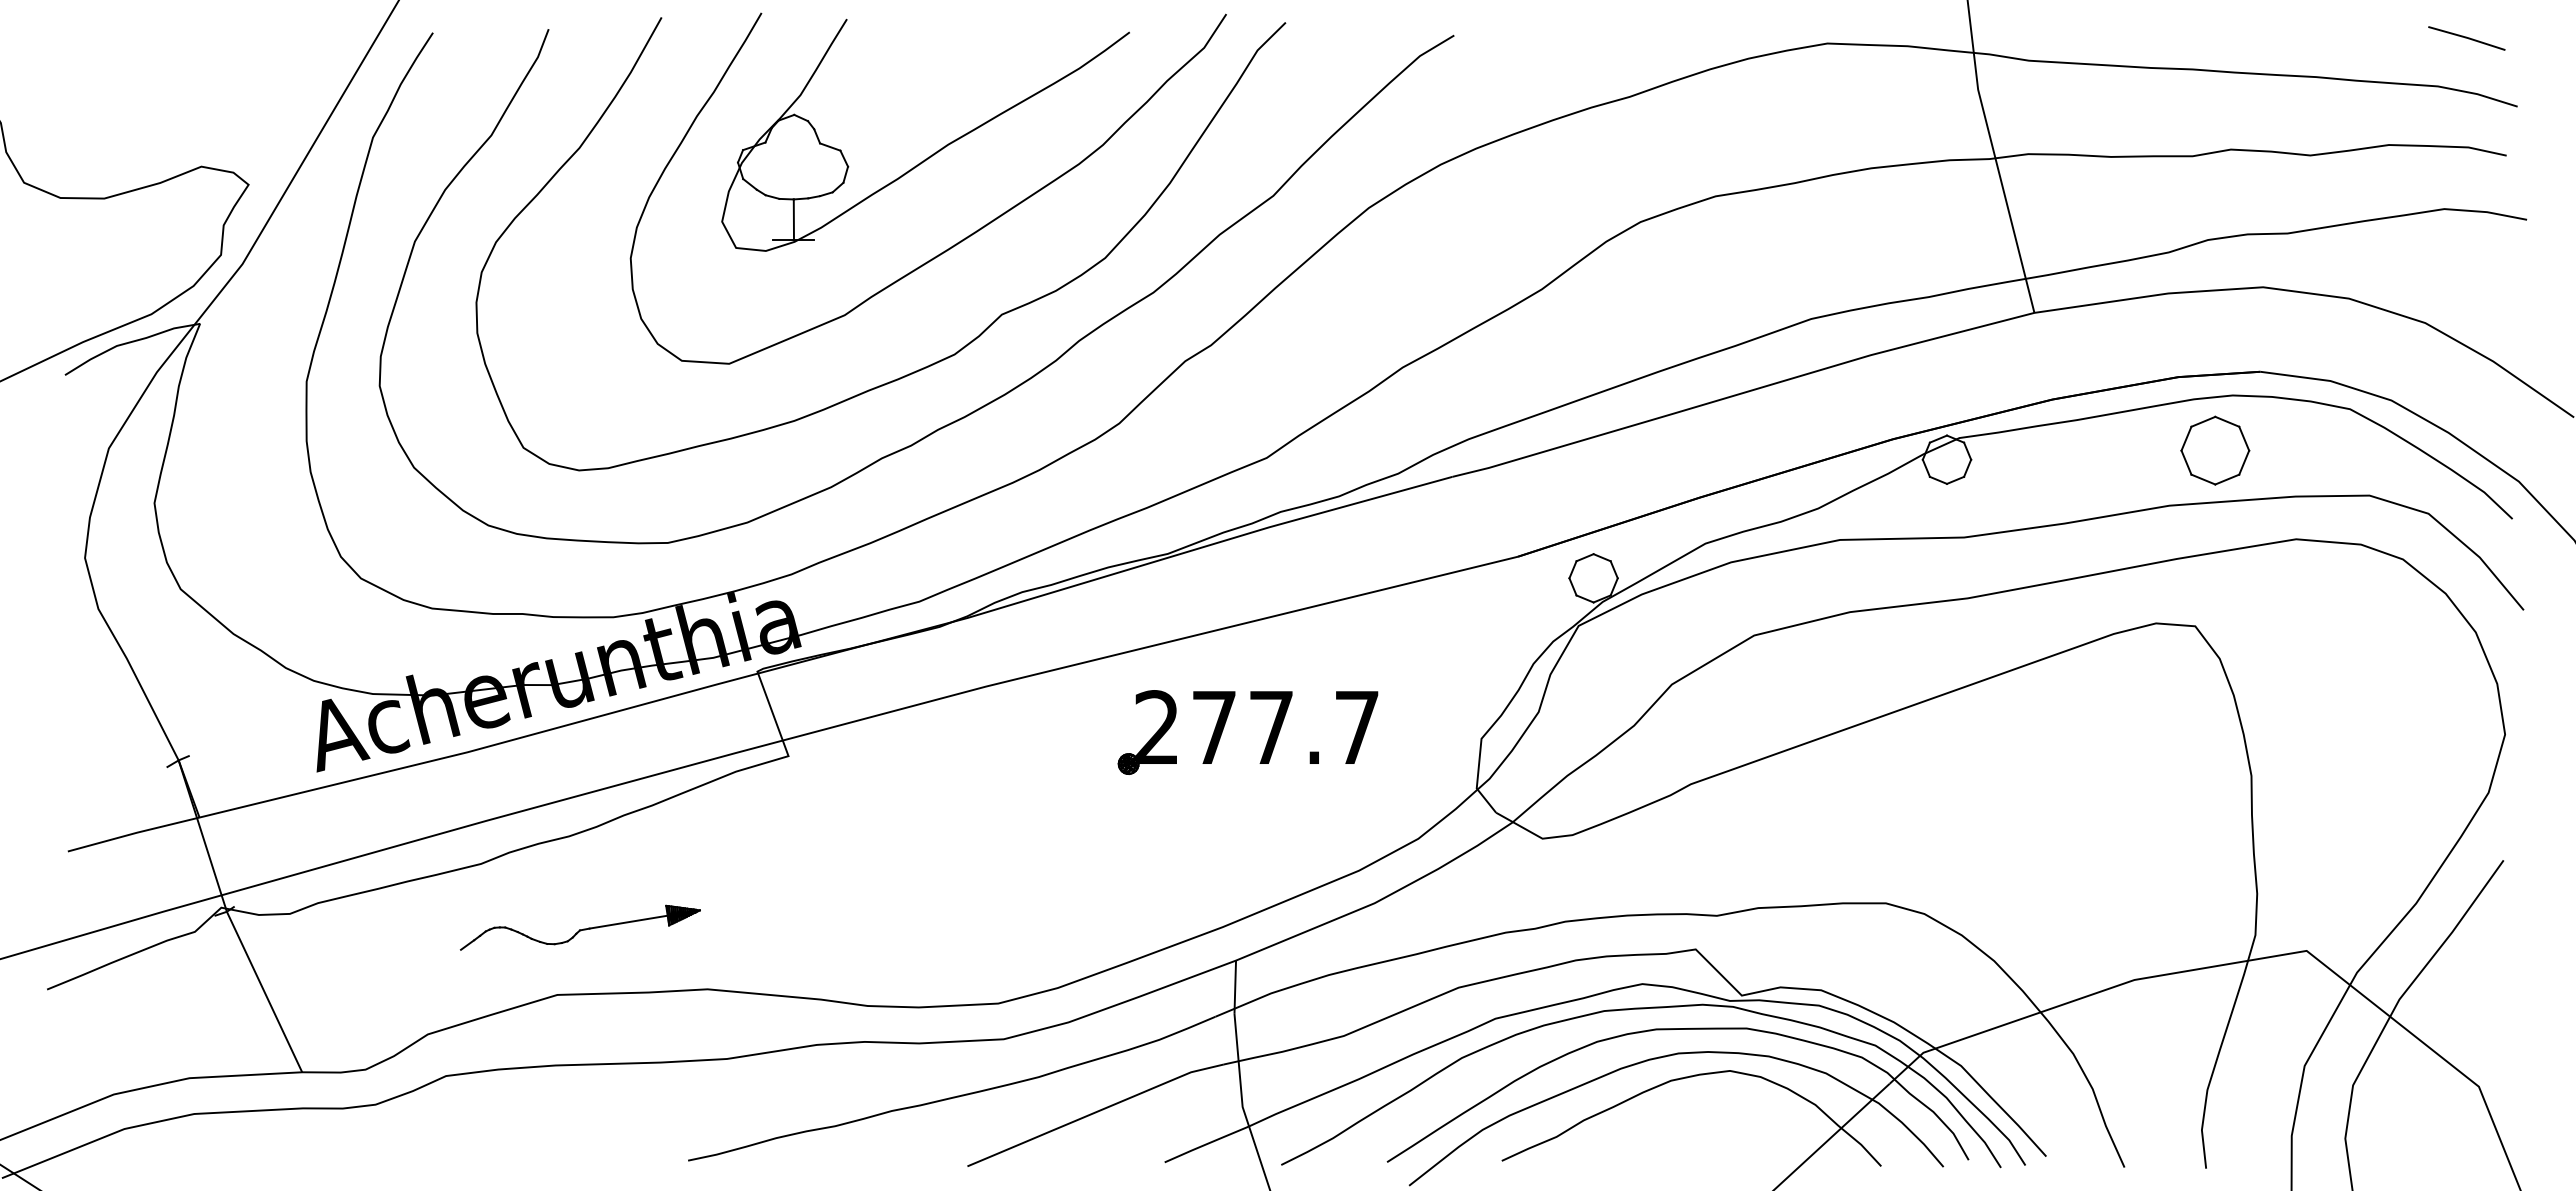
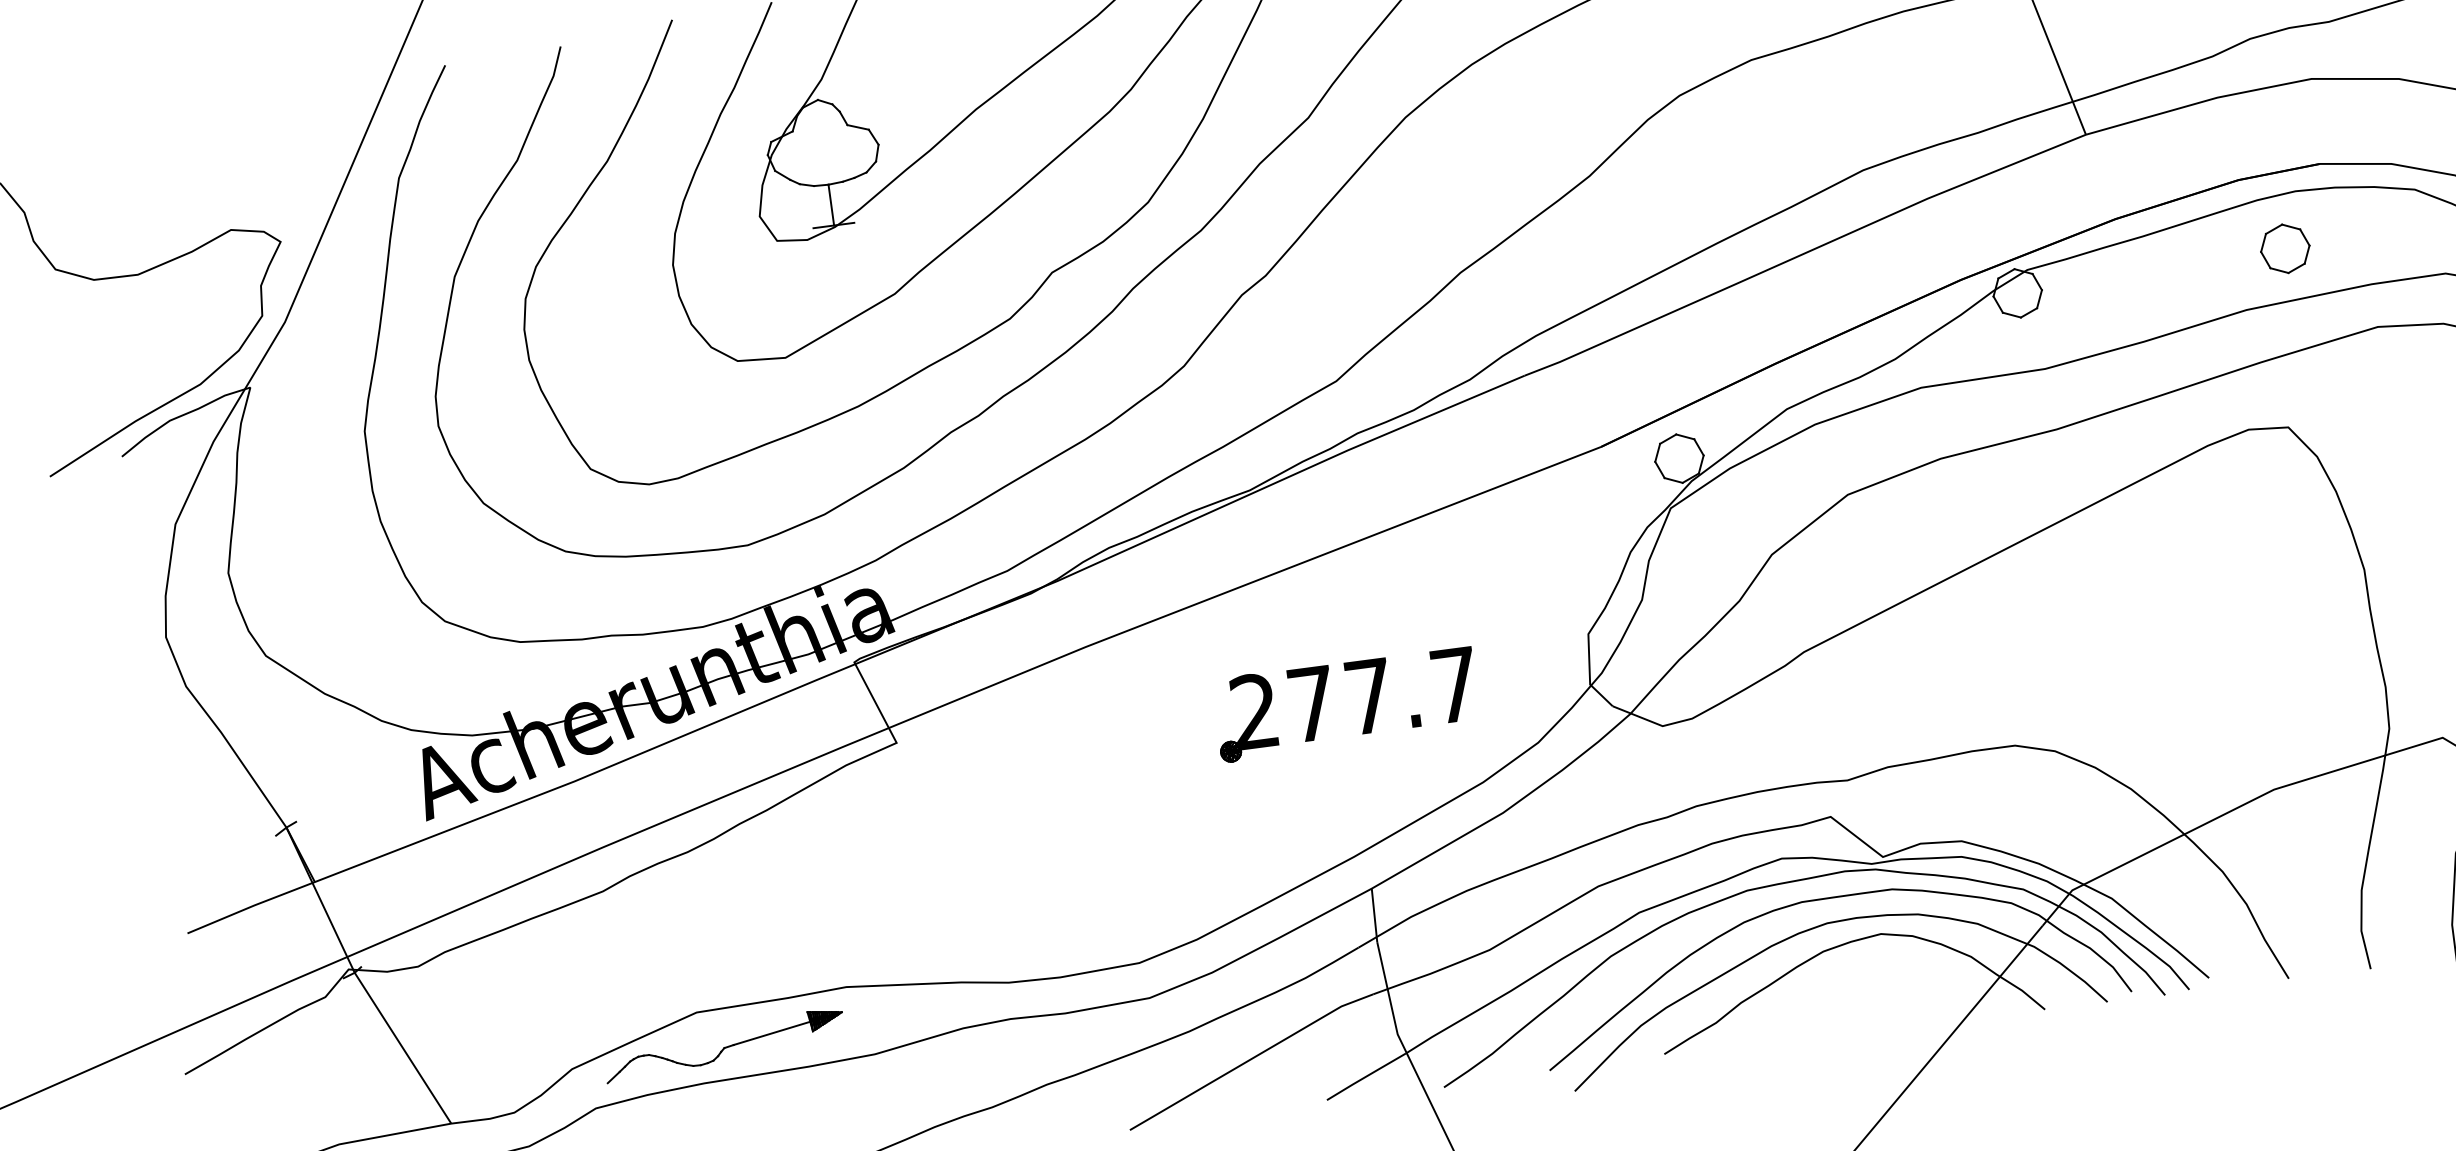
part: (2215, 450) -> (2285, 248), size x0.71
part: (1267, 740) -> (1367, 709), moved
part: (580, 927) -> (724, 1045), moved

